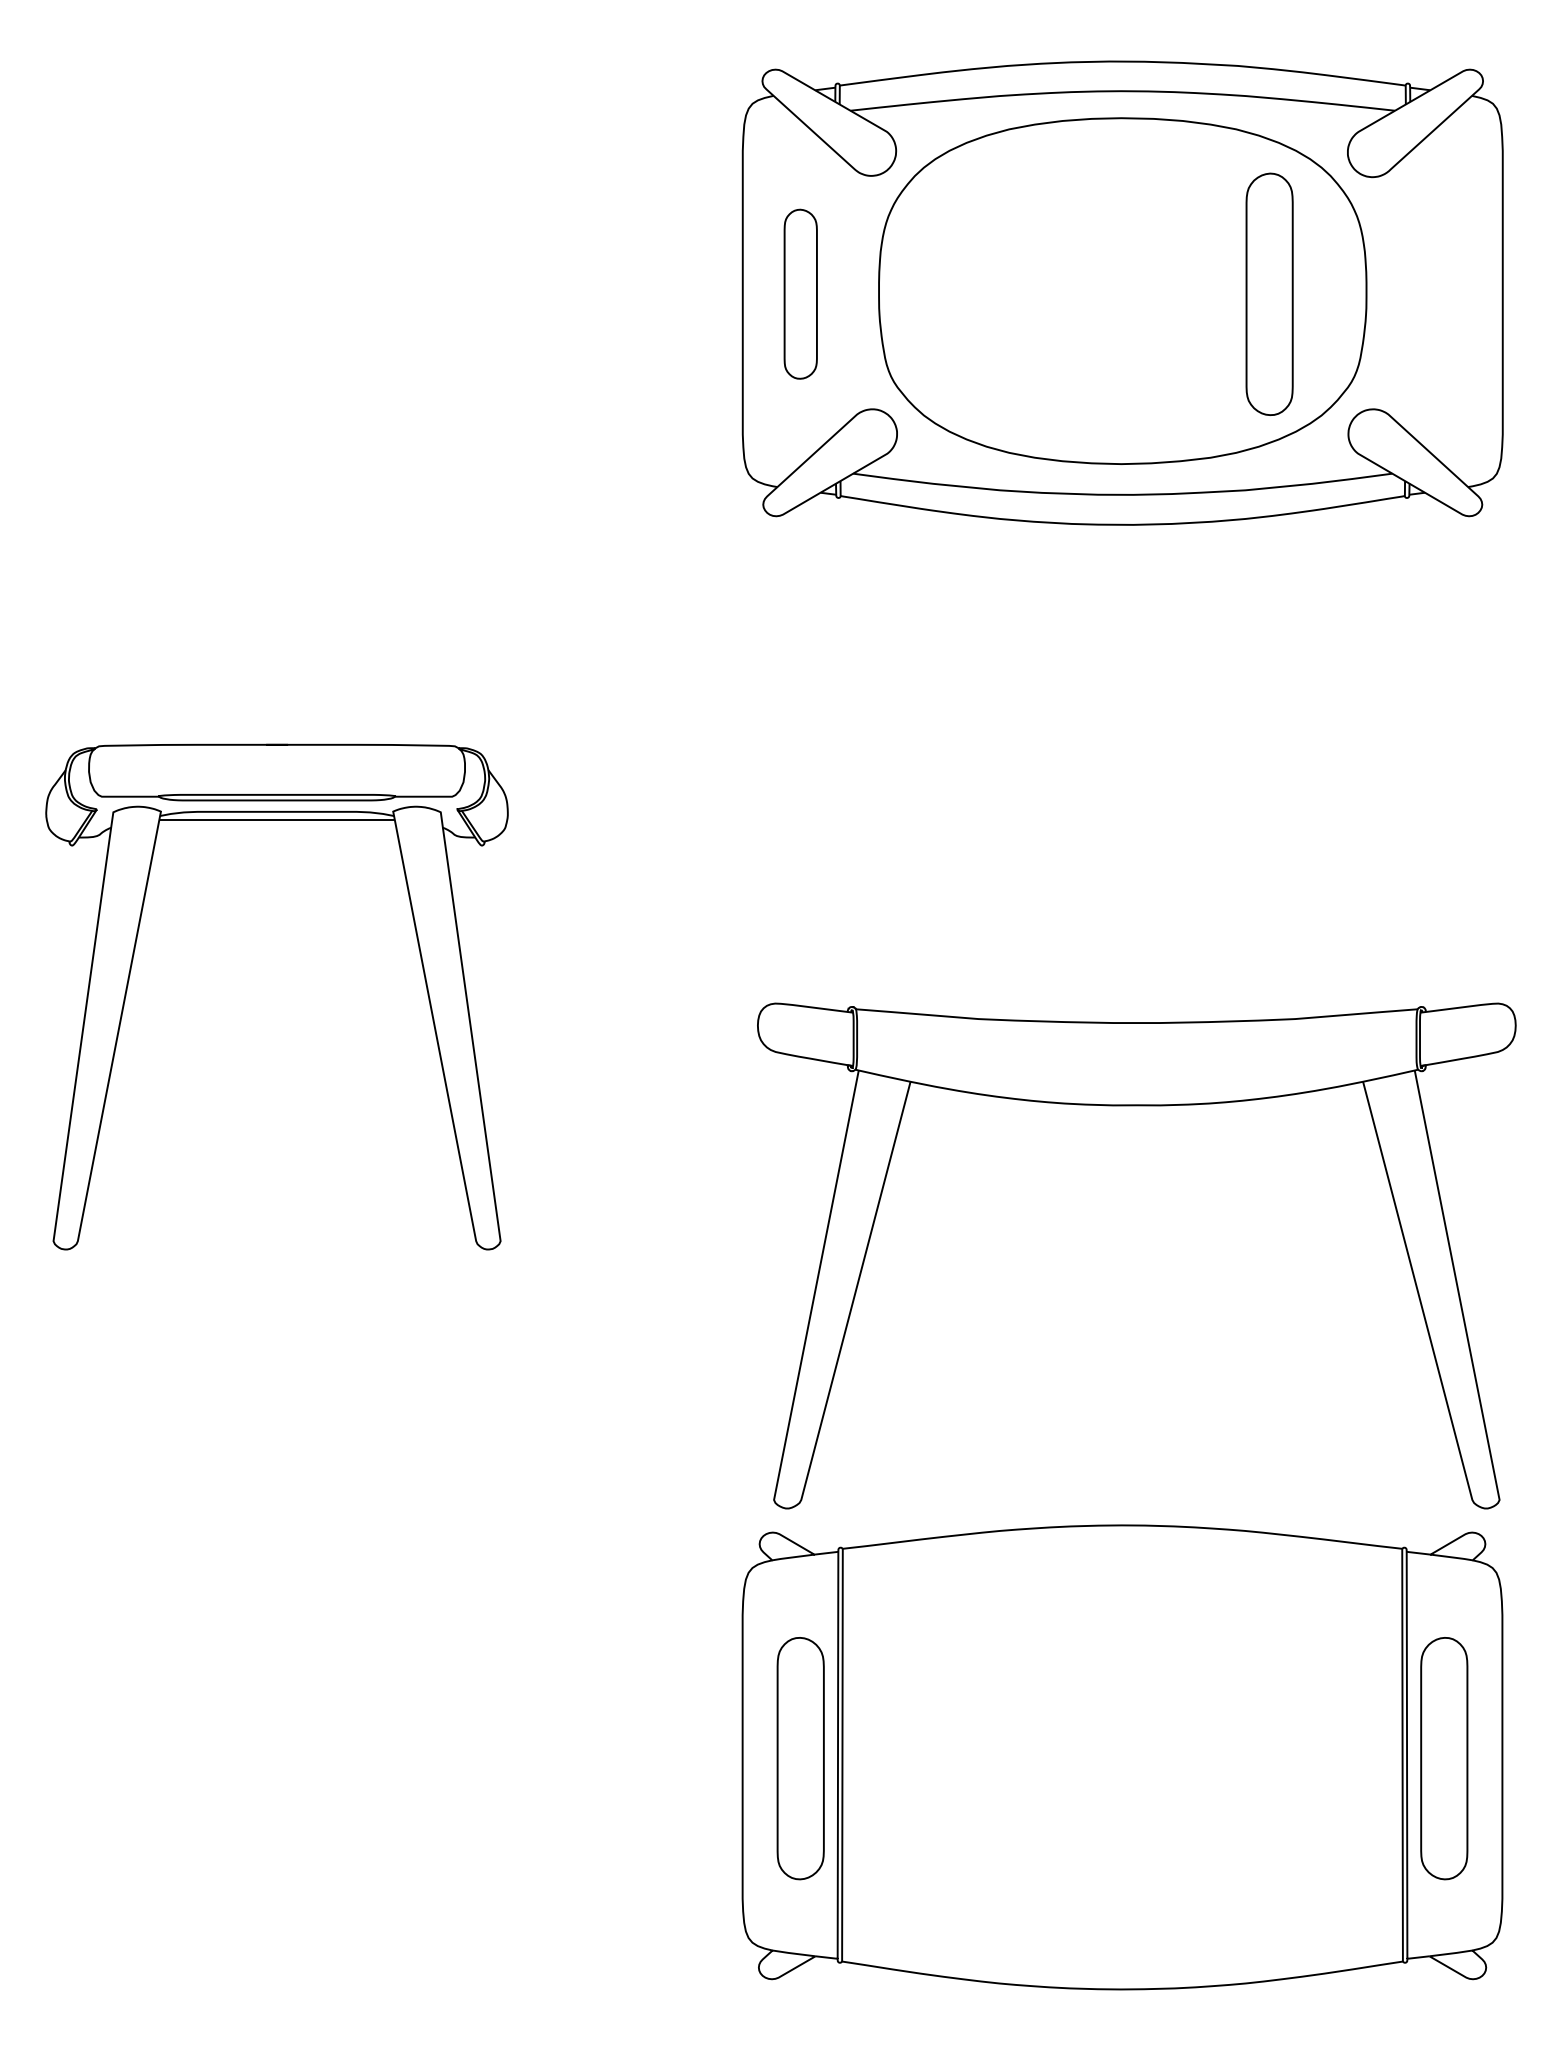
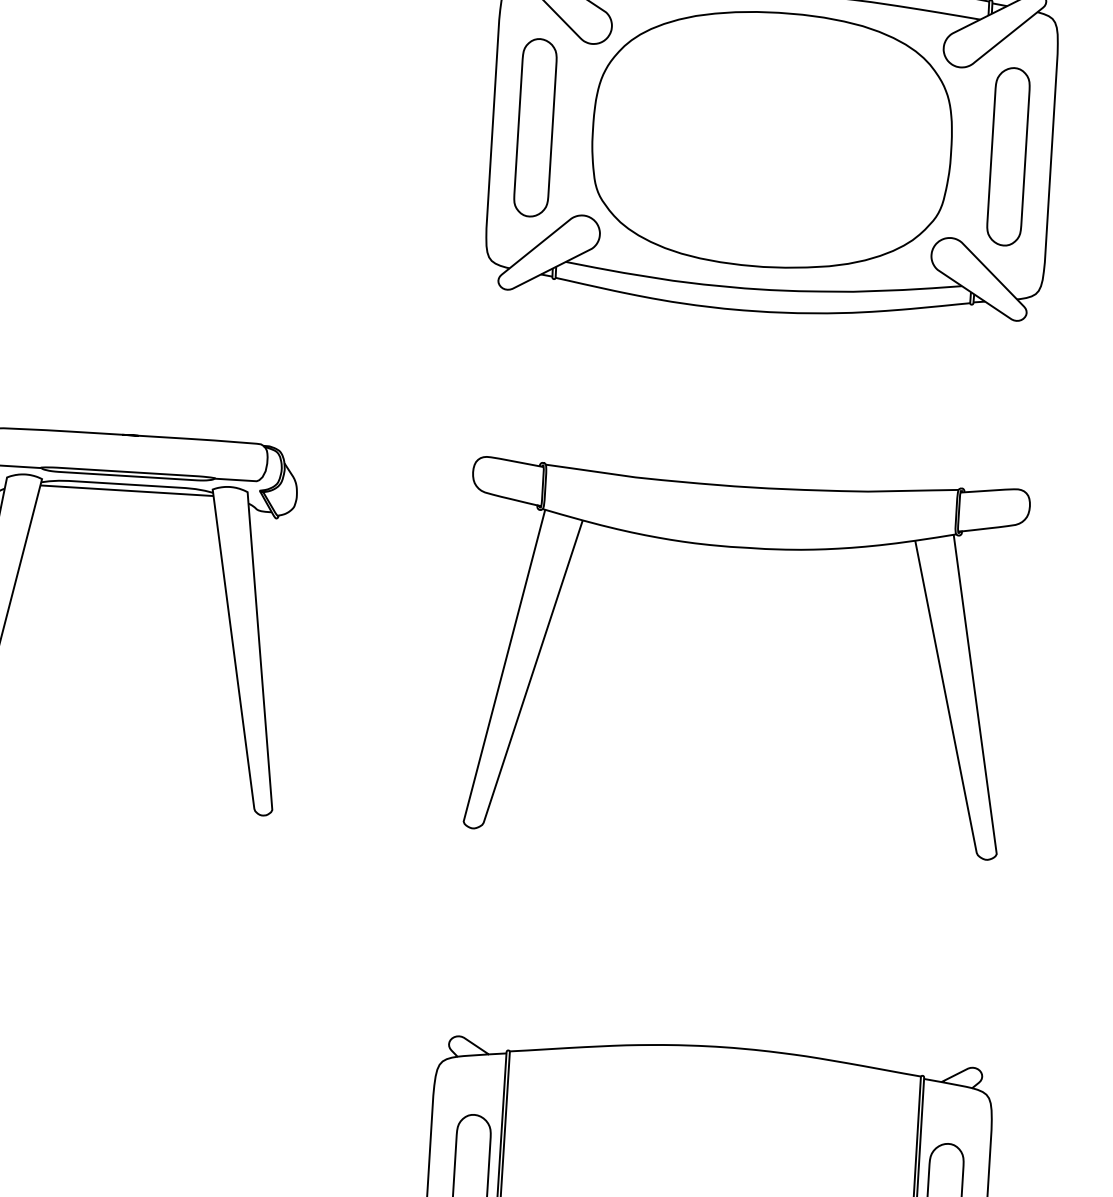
part: (800, 293) -> (535, 127), size x1.43
part: (1269, 293) -> (1008, 156), moved
part: (1136, 1106) -> (747, 548), moved

